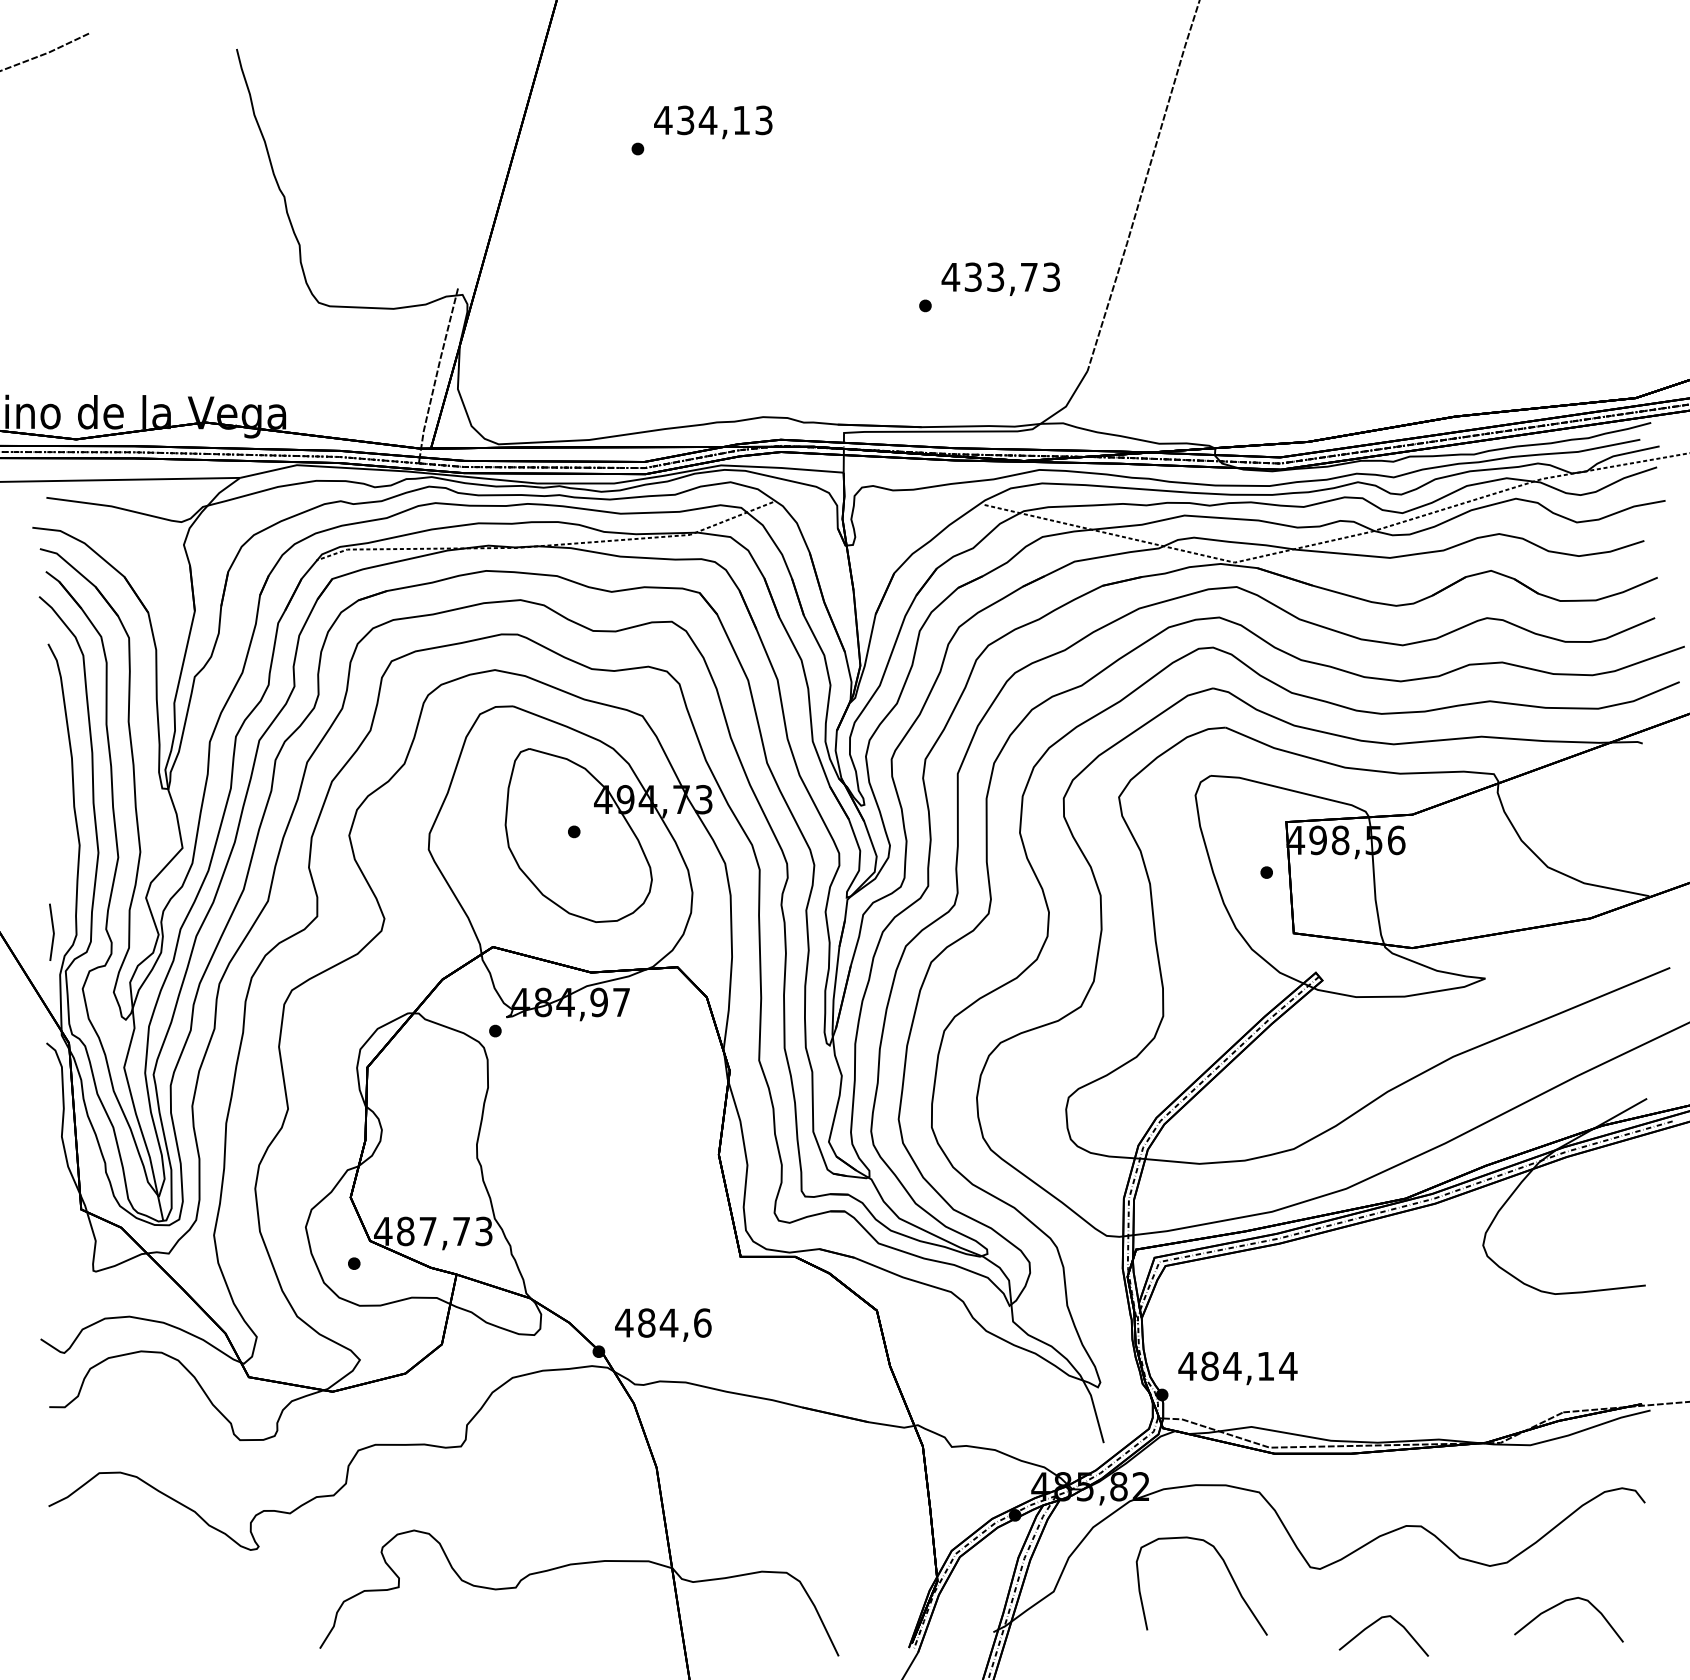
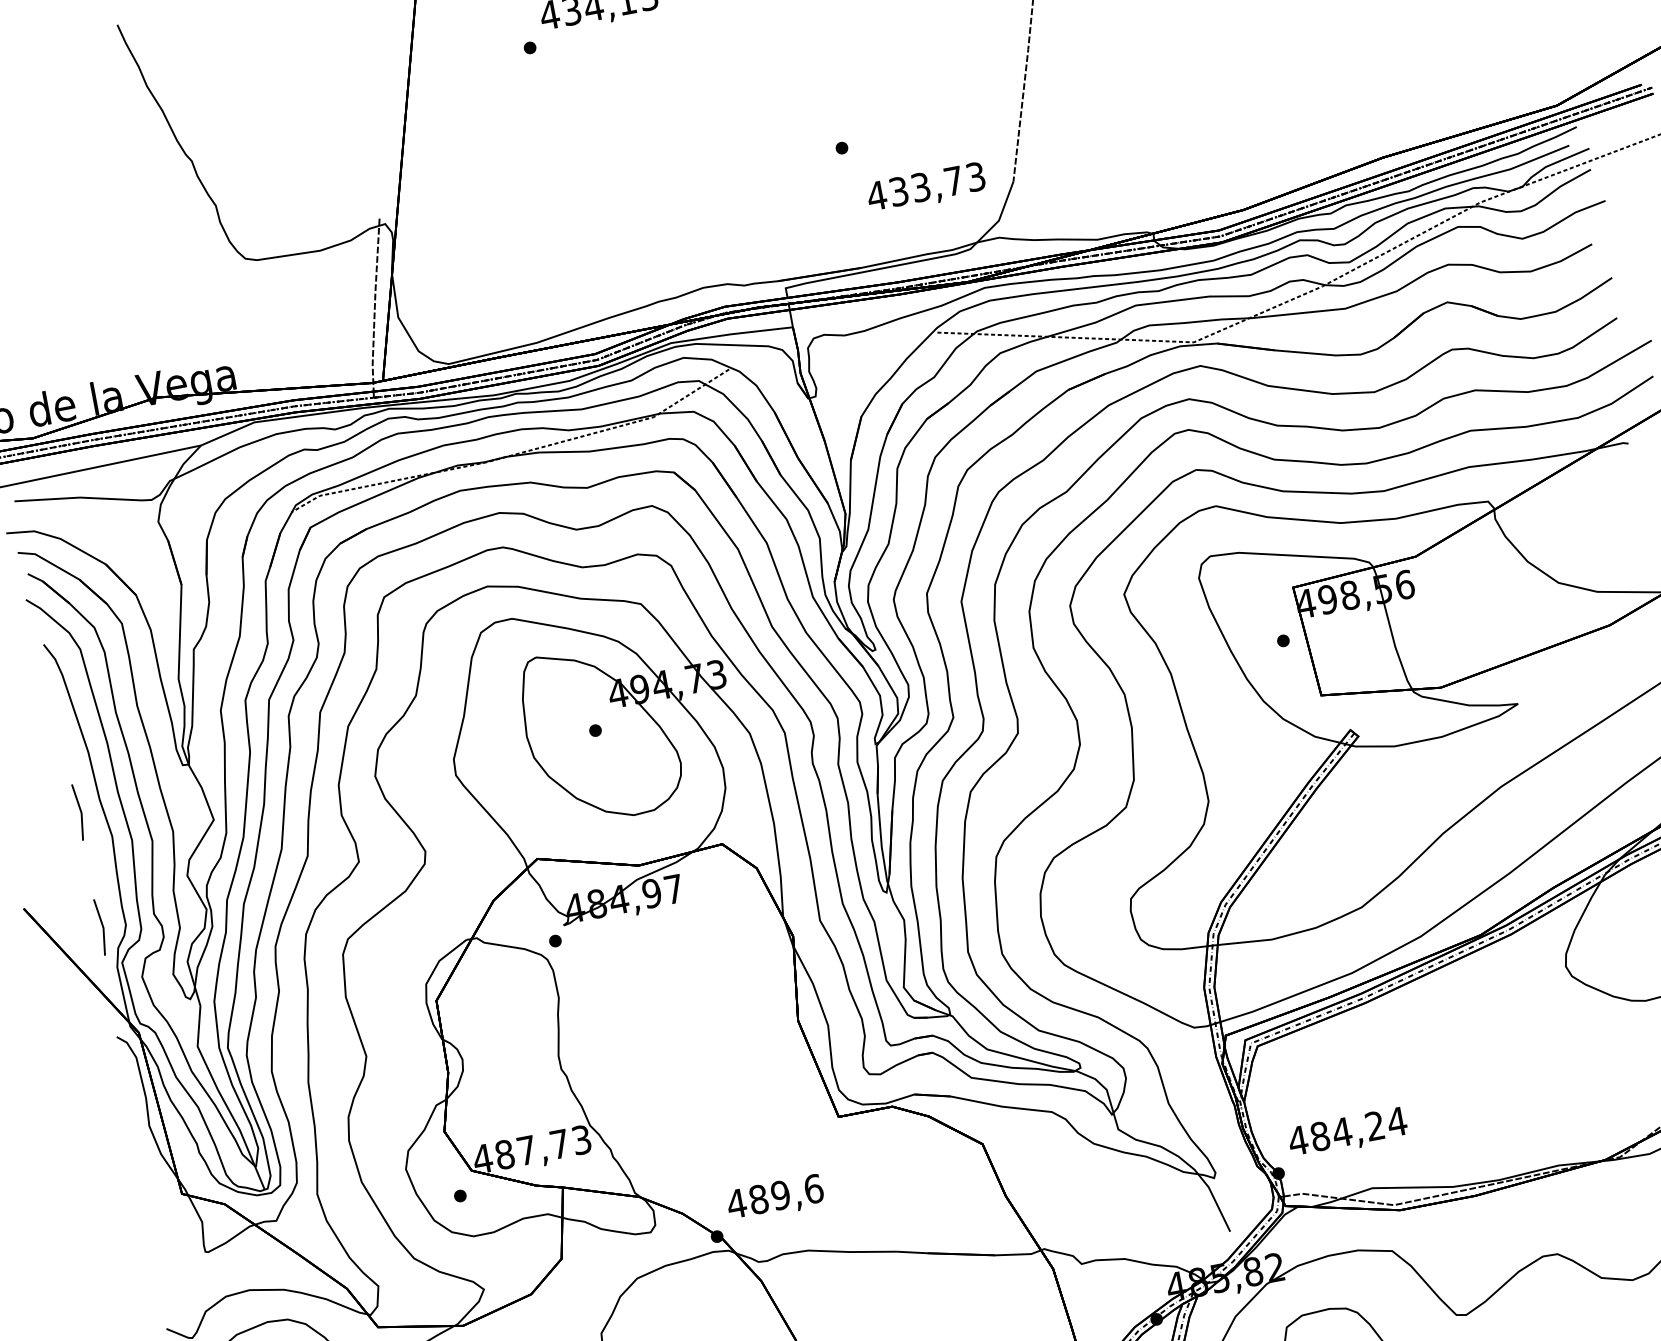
text: (1000, 278) -> (925, 187), moved
line: (52, 814) -> (79, 811), added
text: (668, 1322) -> (780, 1194), 484,6 -> 489,6
text: (1265, 1365) -> (1374, 1125), 484,14 -> 484,24

